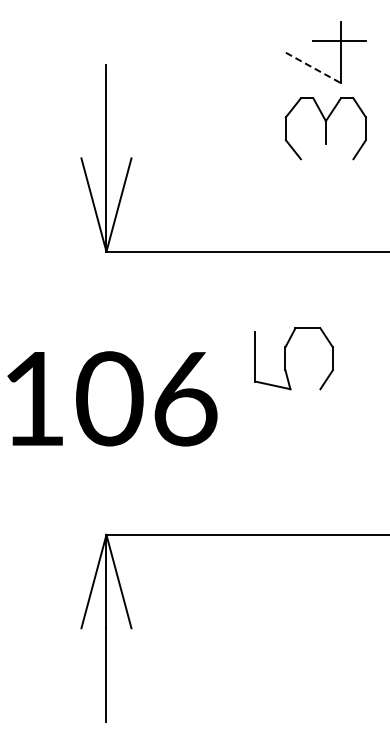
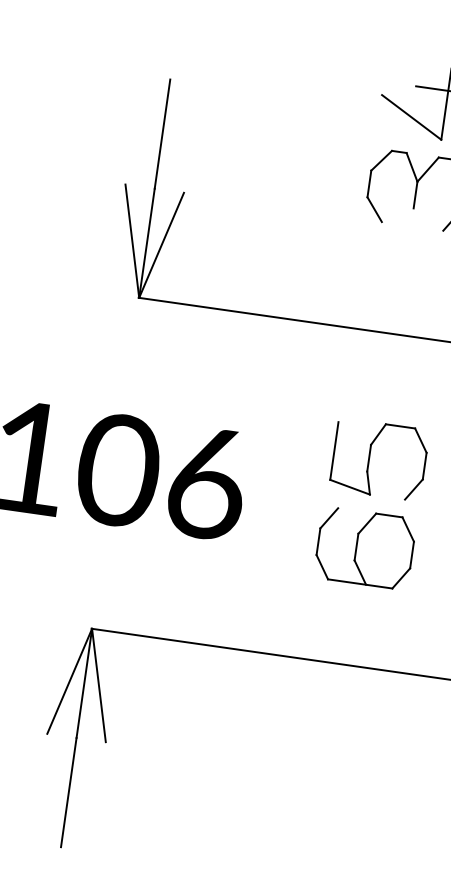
line: (313, 68) -> (411, 118), dashed -> solid
part: (285, 358) -> (369, 457), moved
part: (325, 434) -> (364, 547), added

